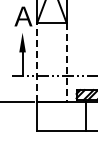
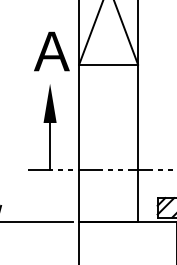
line: (37, 62) -> (79, 143), dashed -> solid
line: (66, 63) -> (137, 145), dashed -> solid

